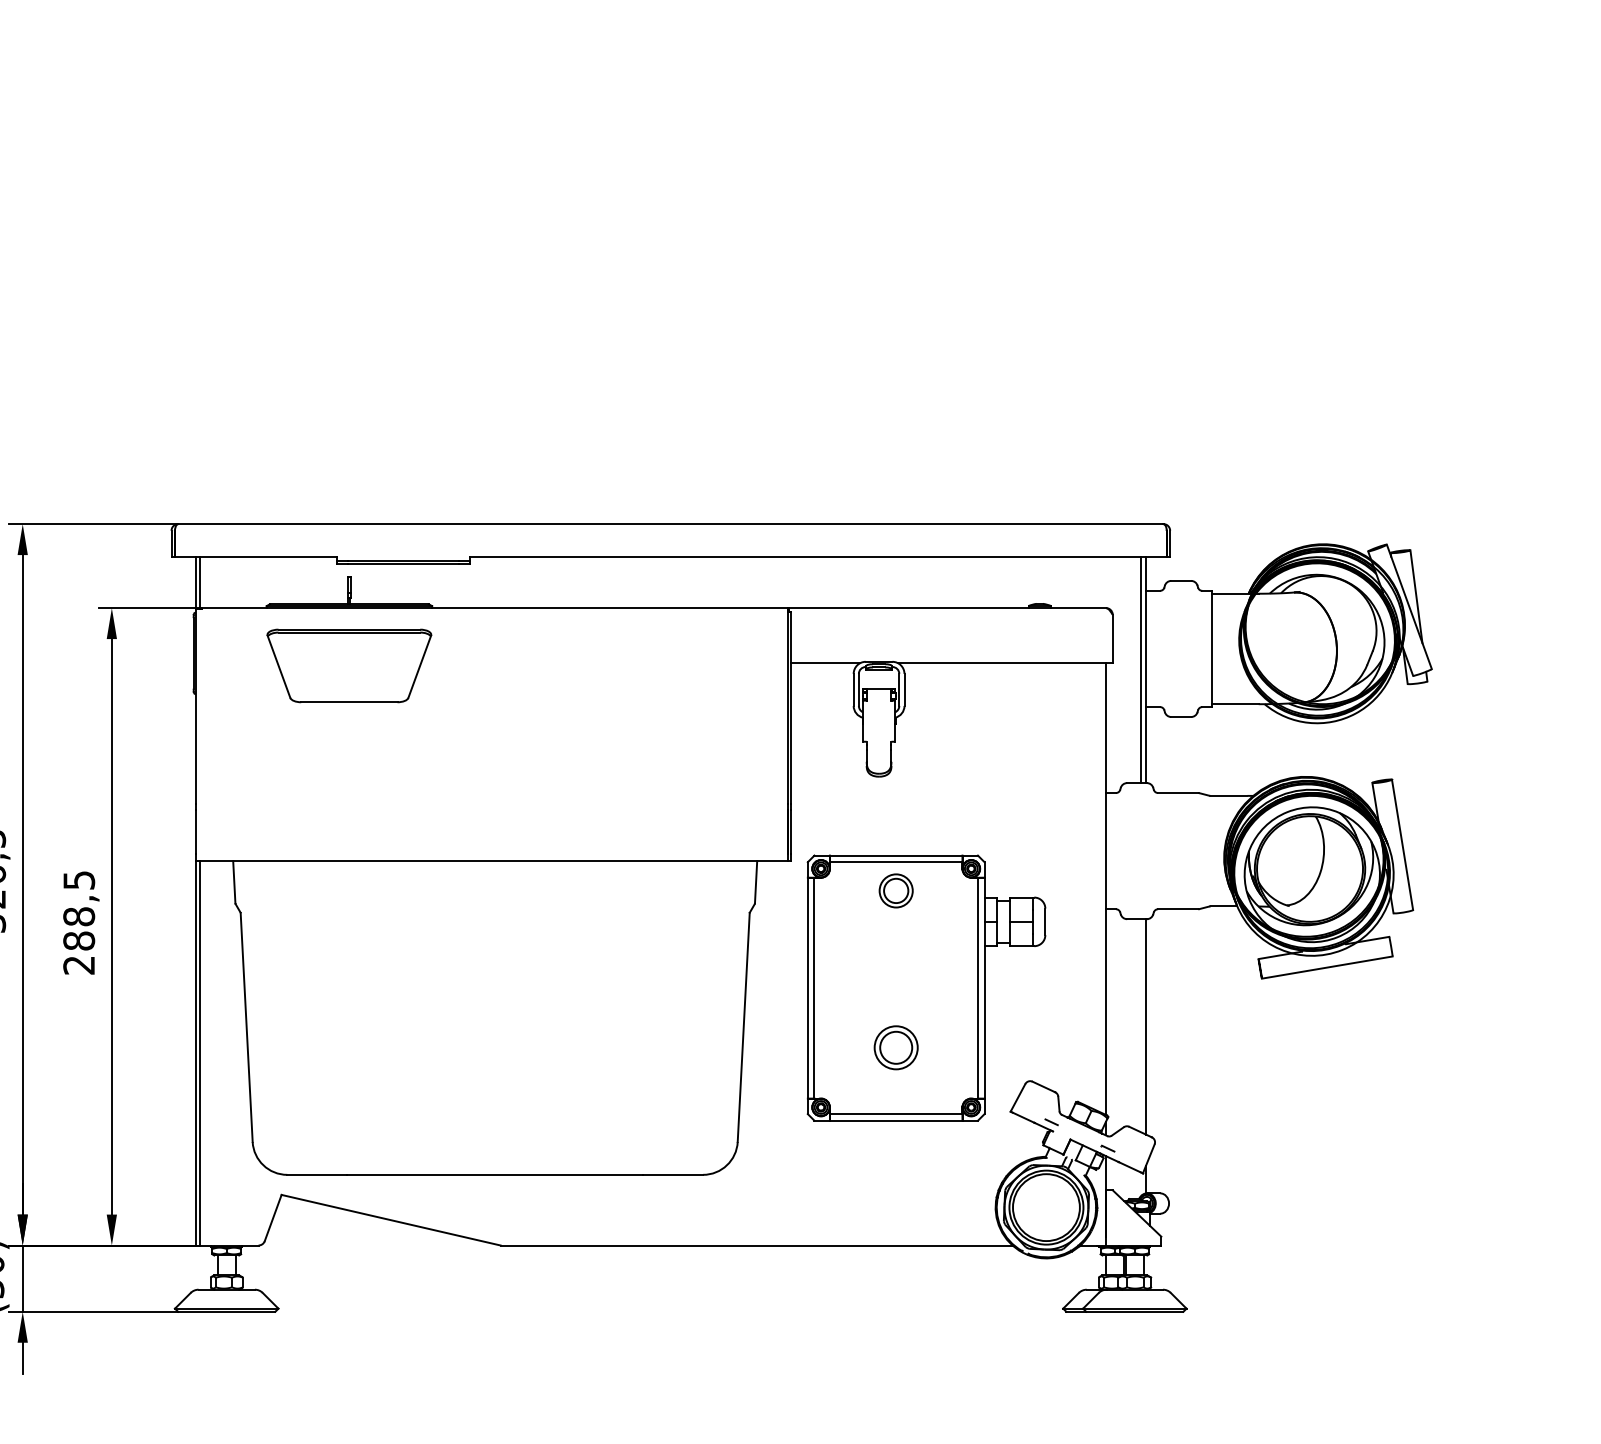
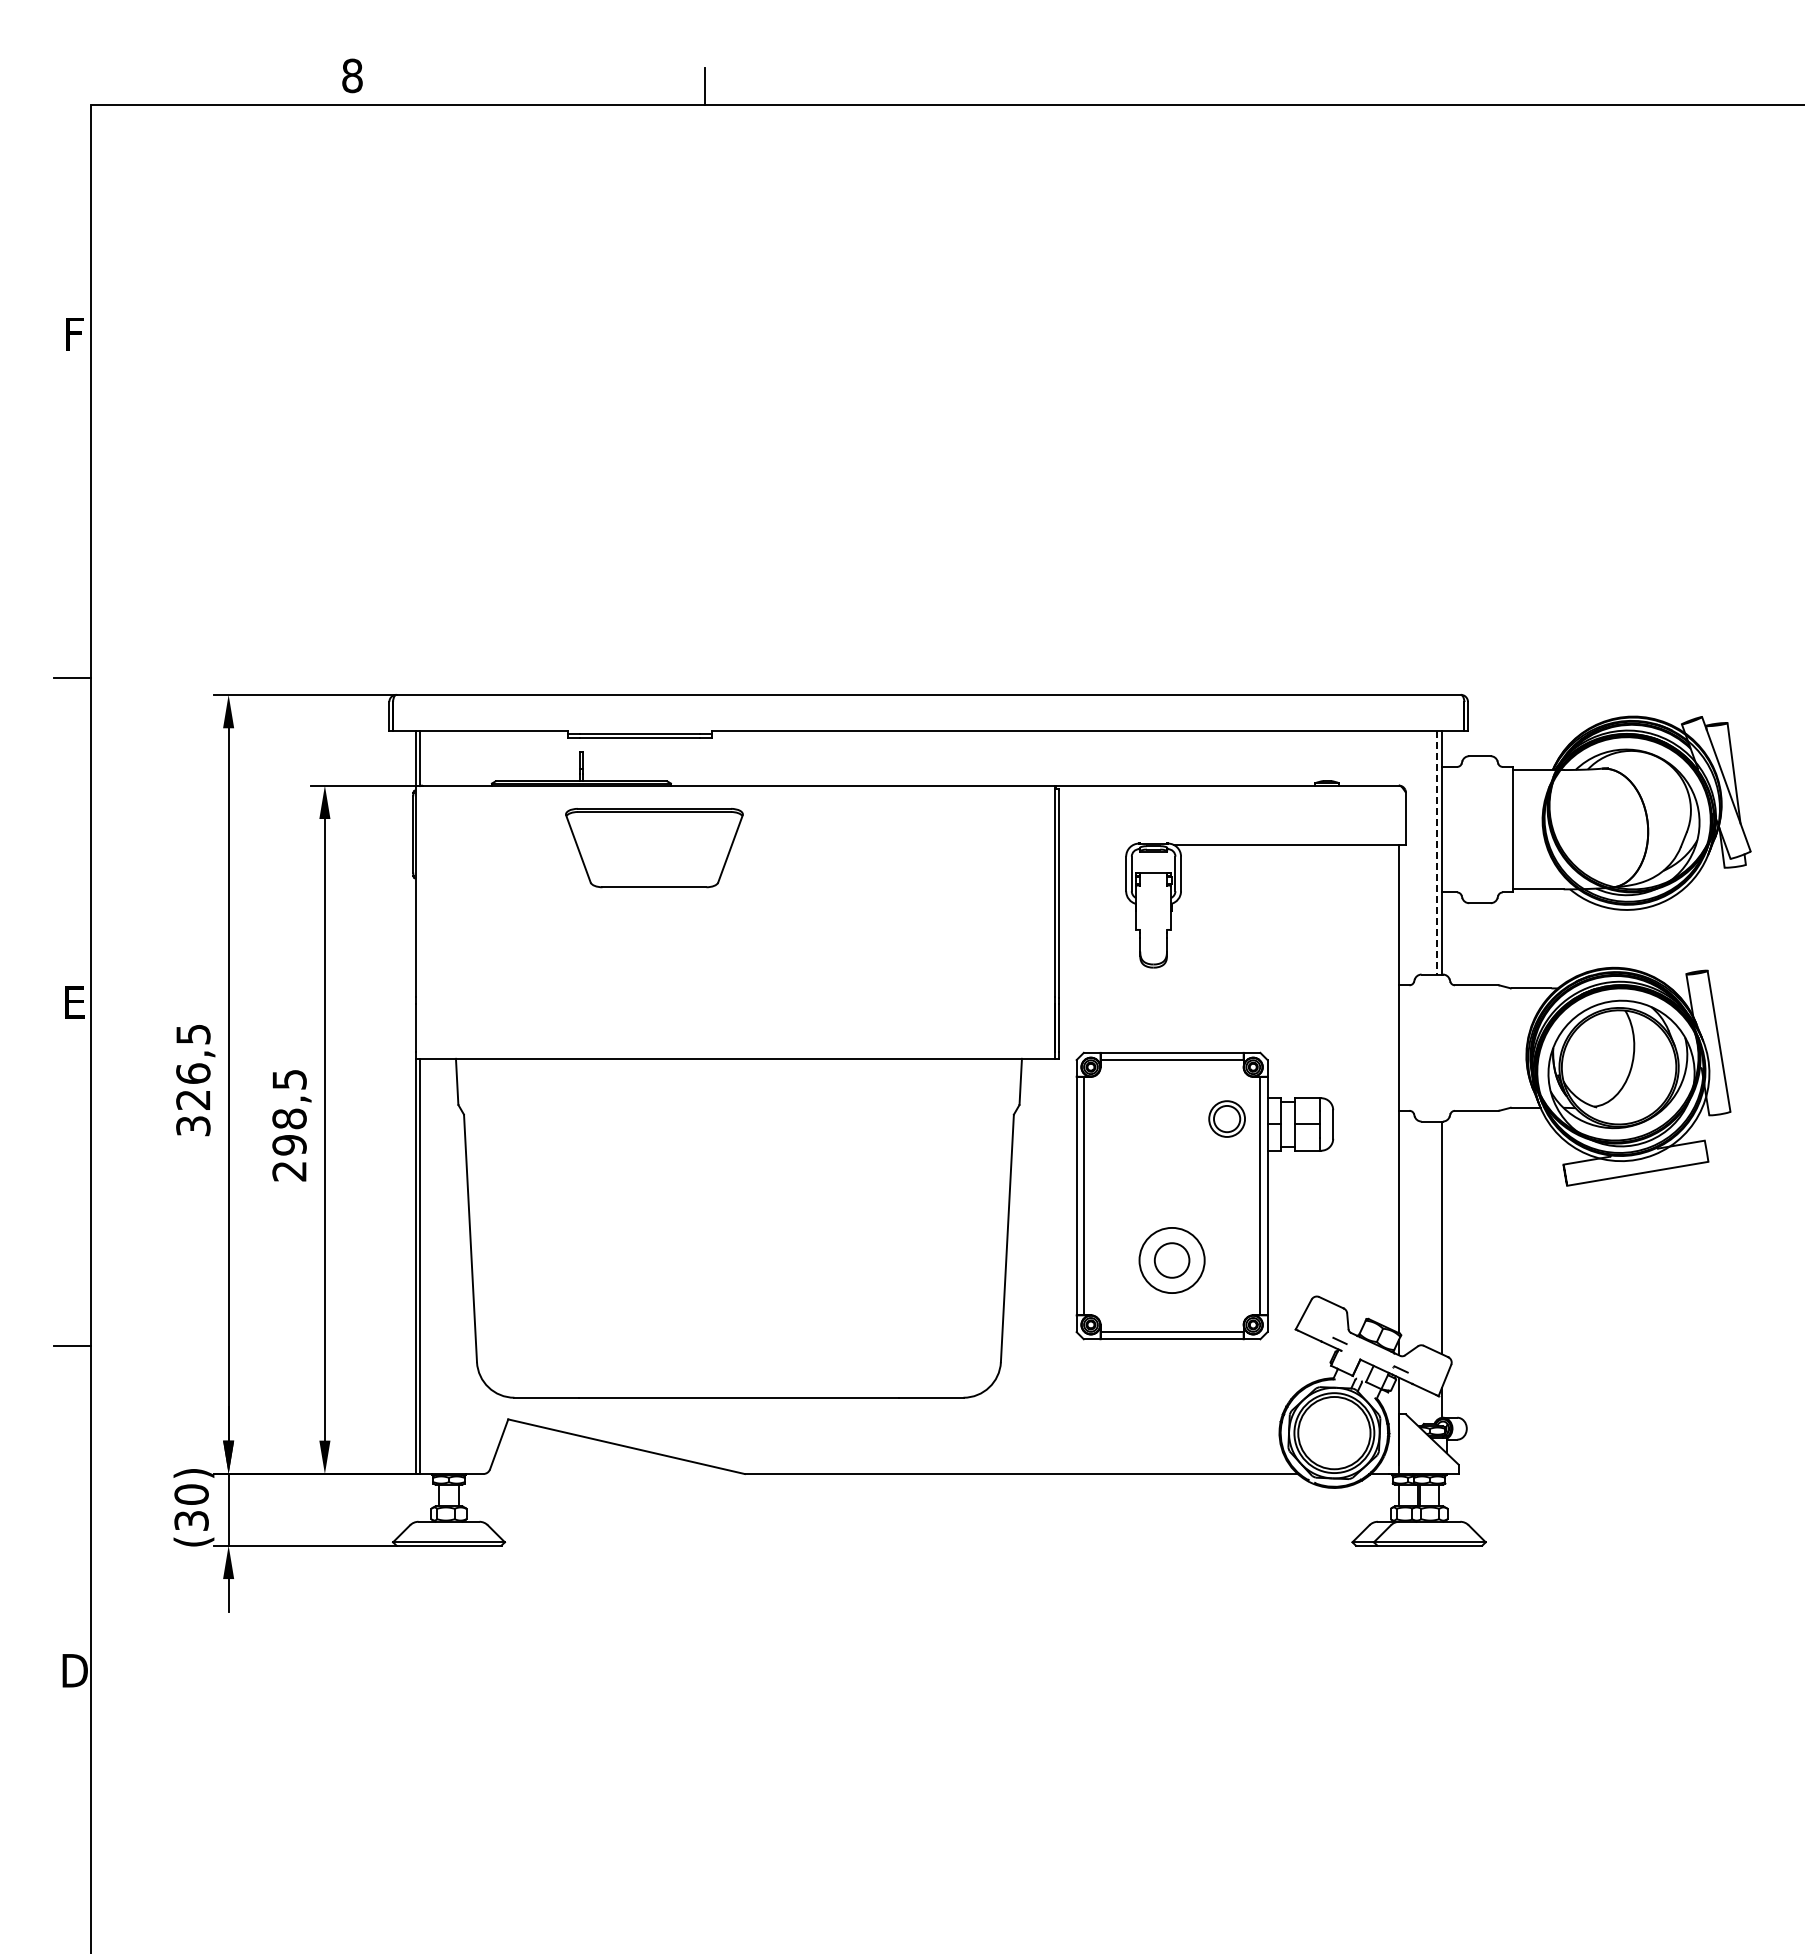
line: (825, 663) -> (1095, 845), removed
part: (349, 666) -> (654, 848), moved
line: (1141, 670) -> (1437, 852), solid -> dashed
part: (895, 890) -> (1226, 1118), moved
text: (79, 941) -> (289, 1145), 288,5 -> 298,5
circle: (895, 1047) -> (1171, 1260), size x1.4

